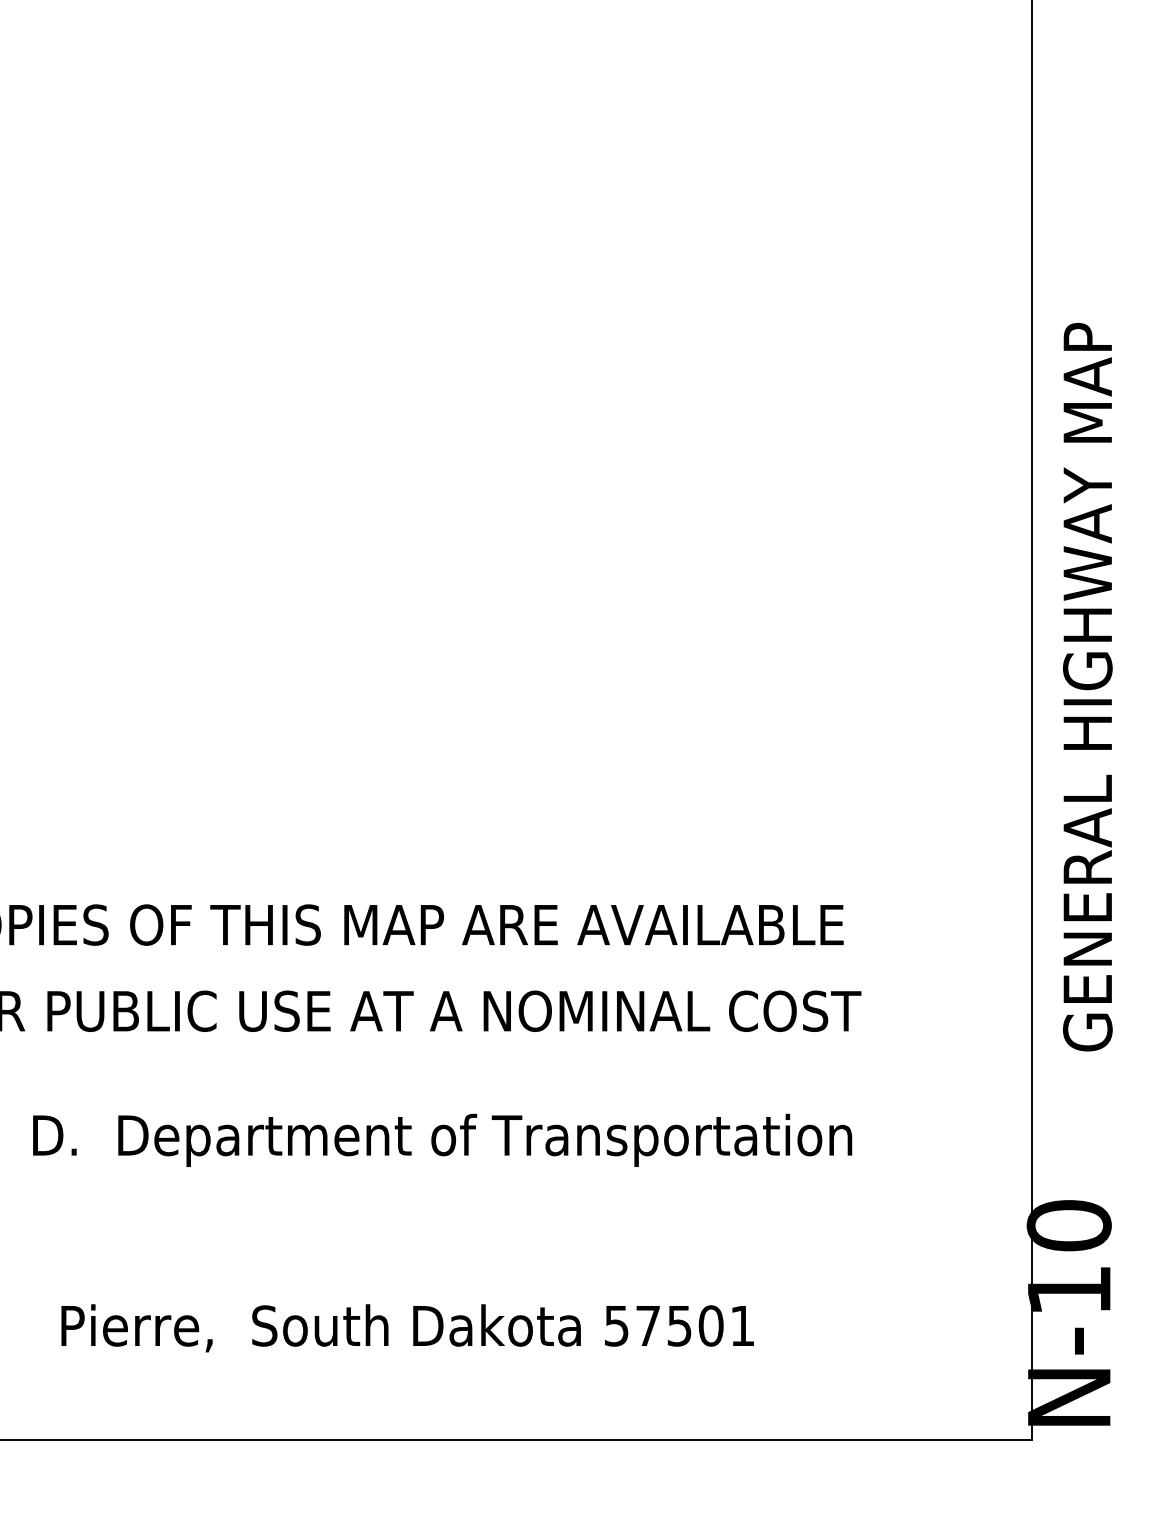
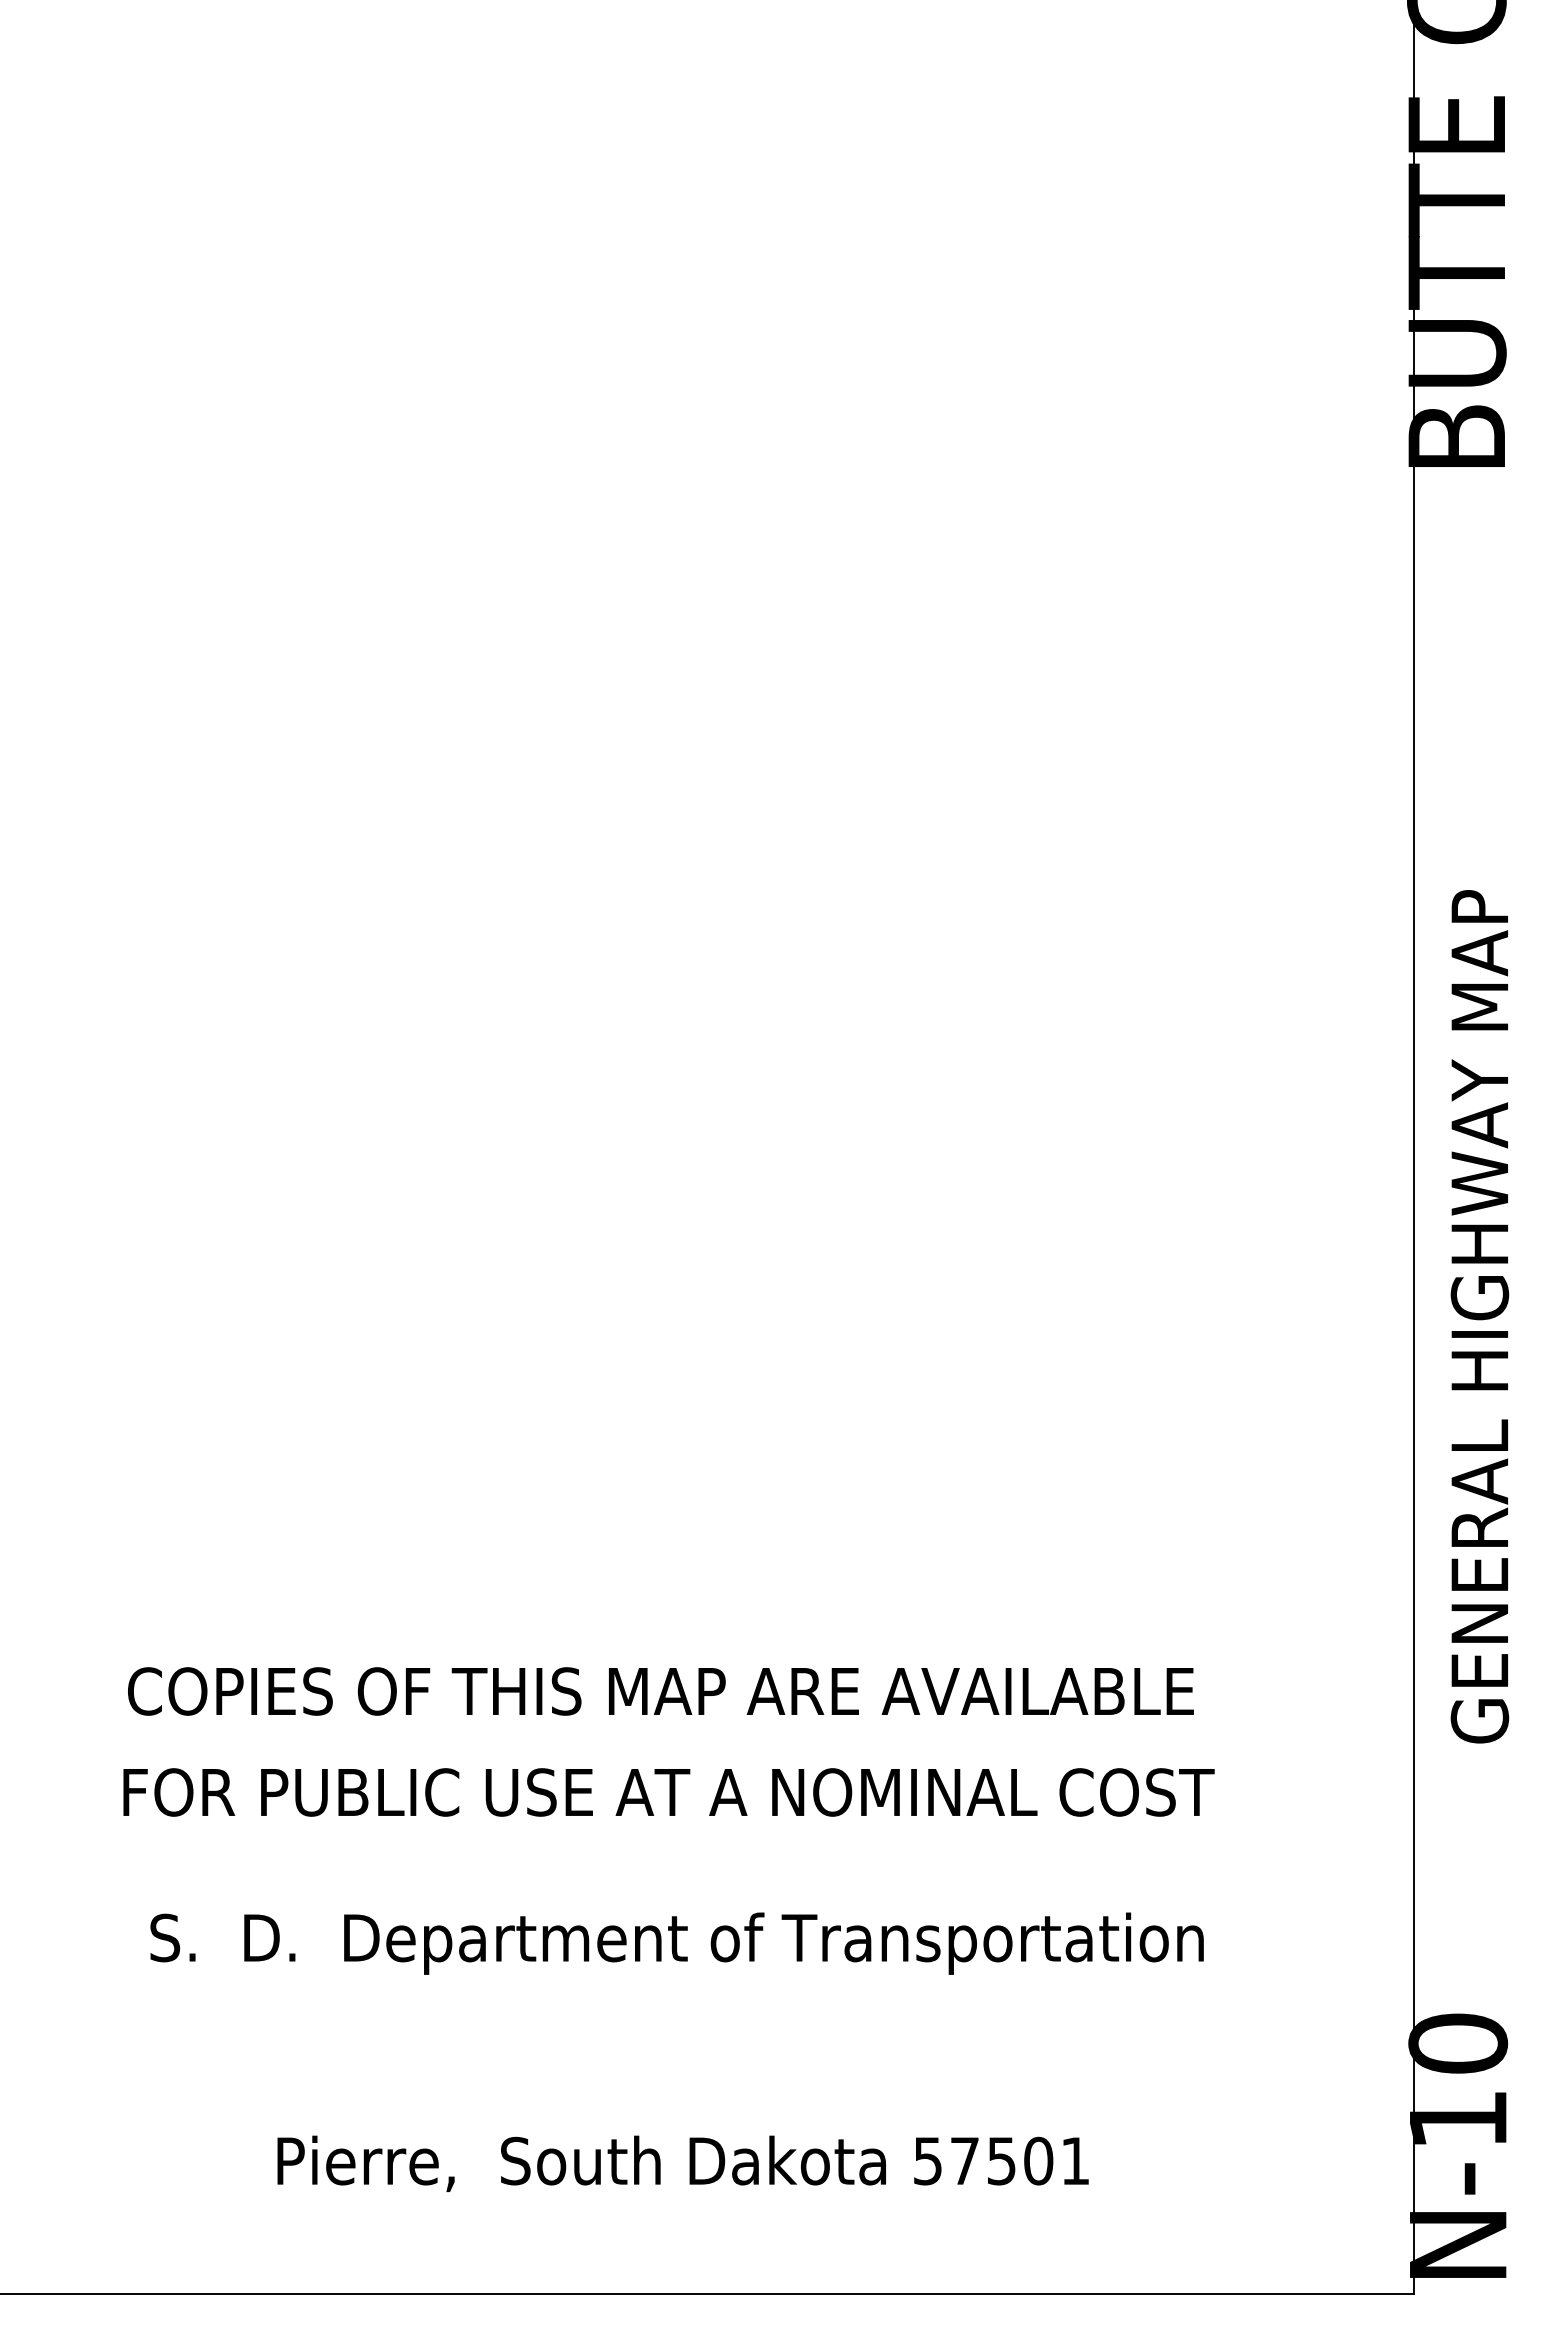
text: (1087, 686) -> (1479, 1316), moved

